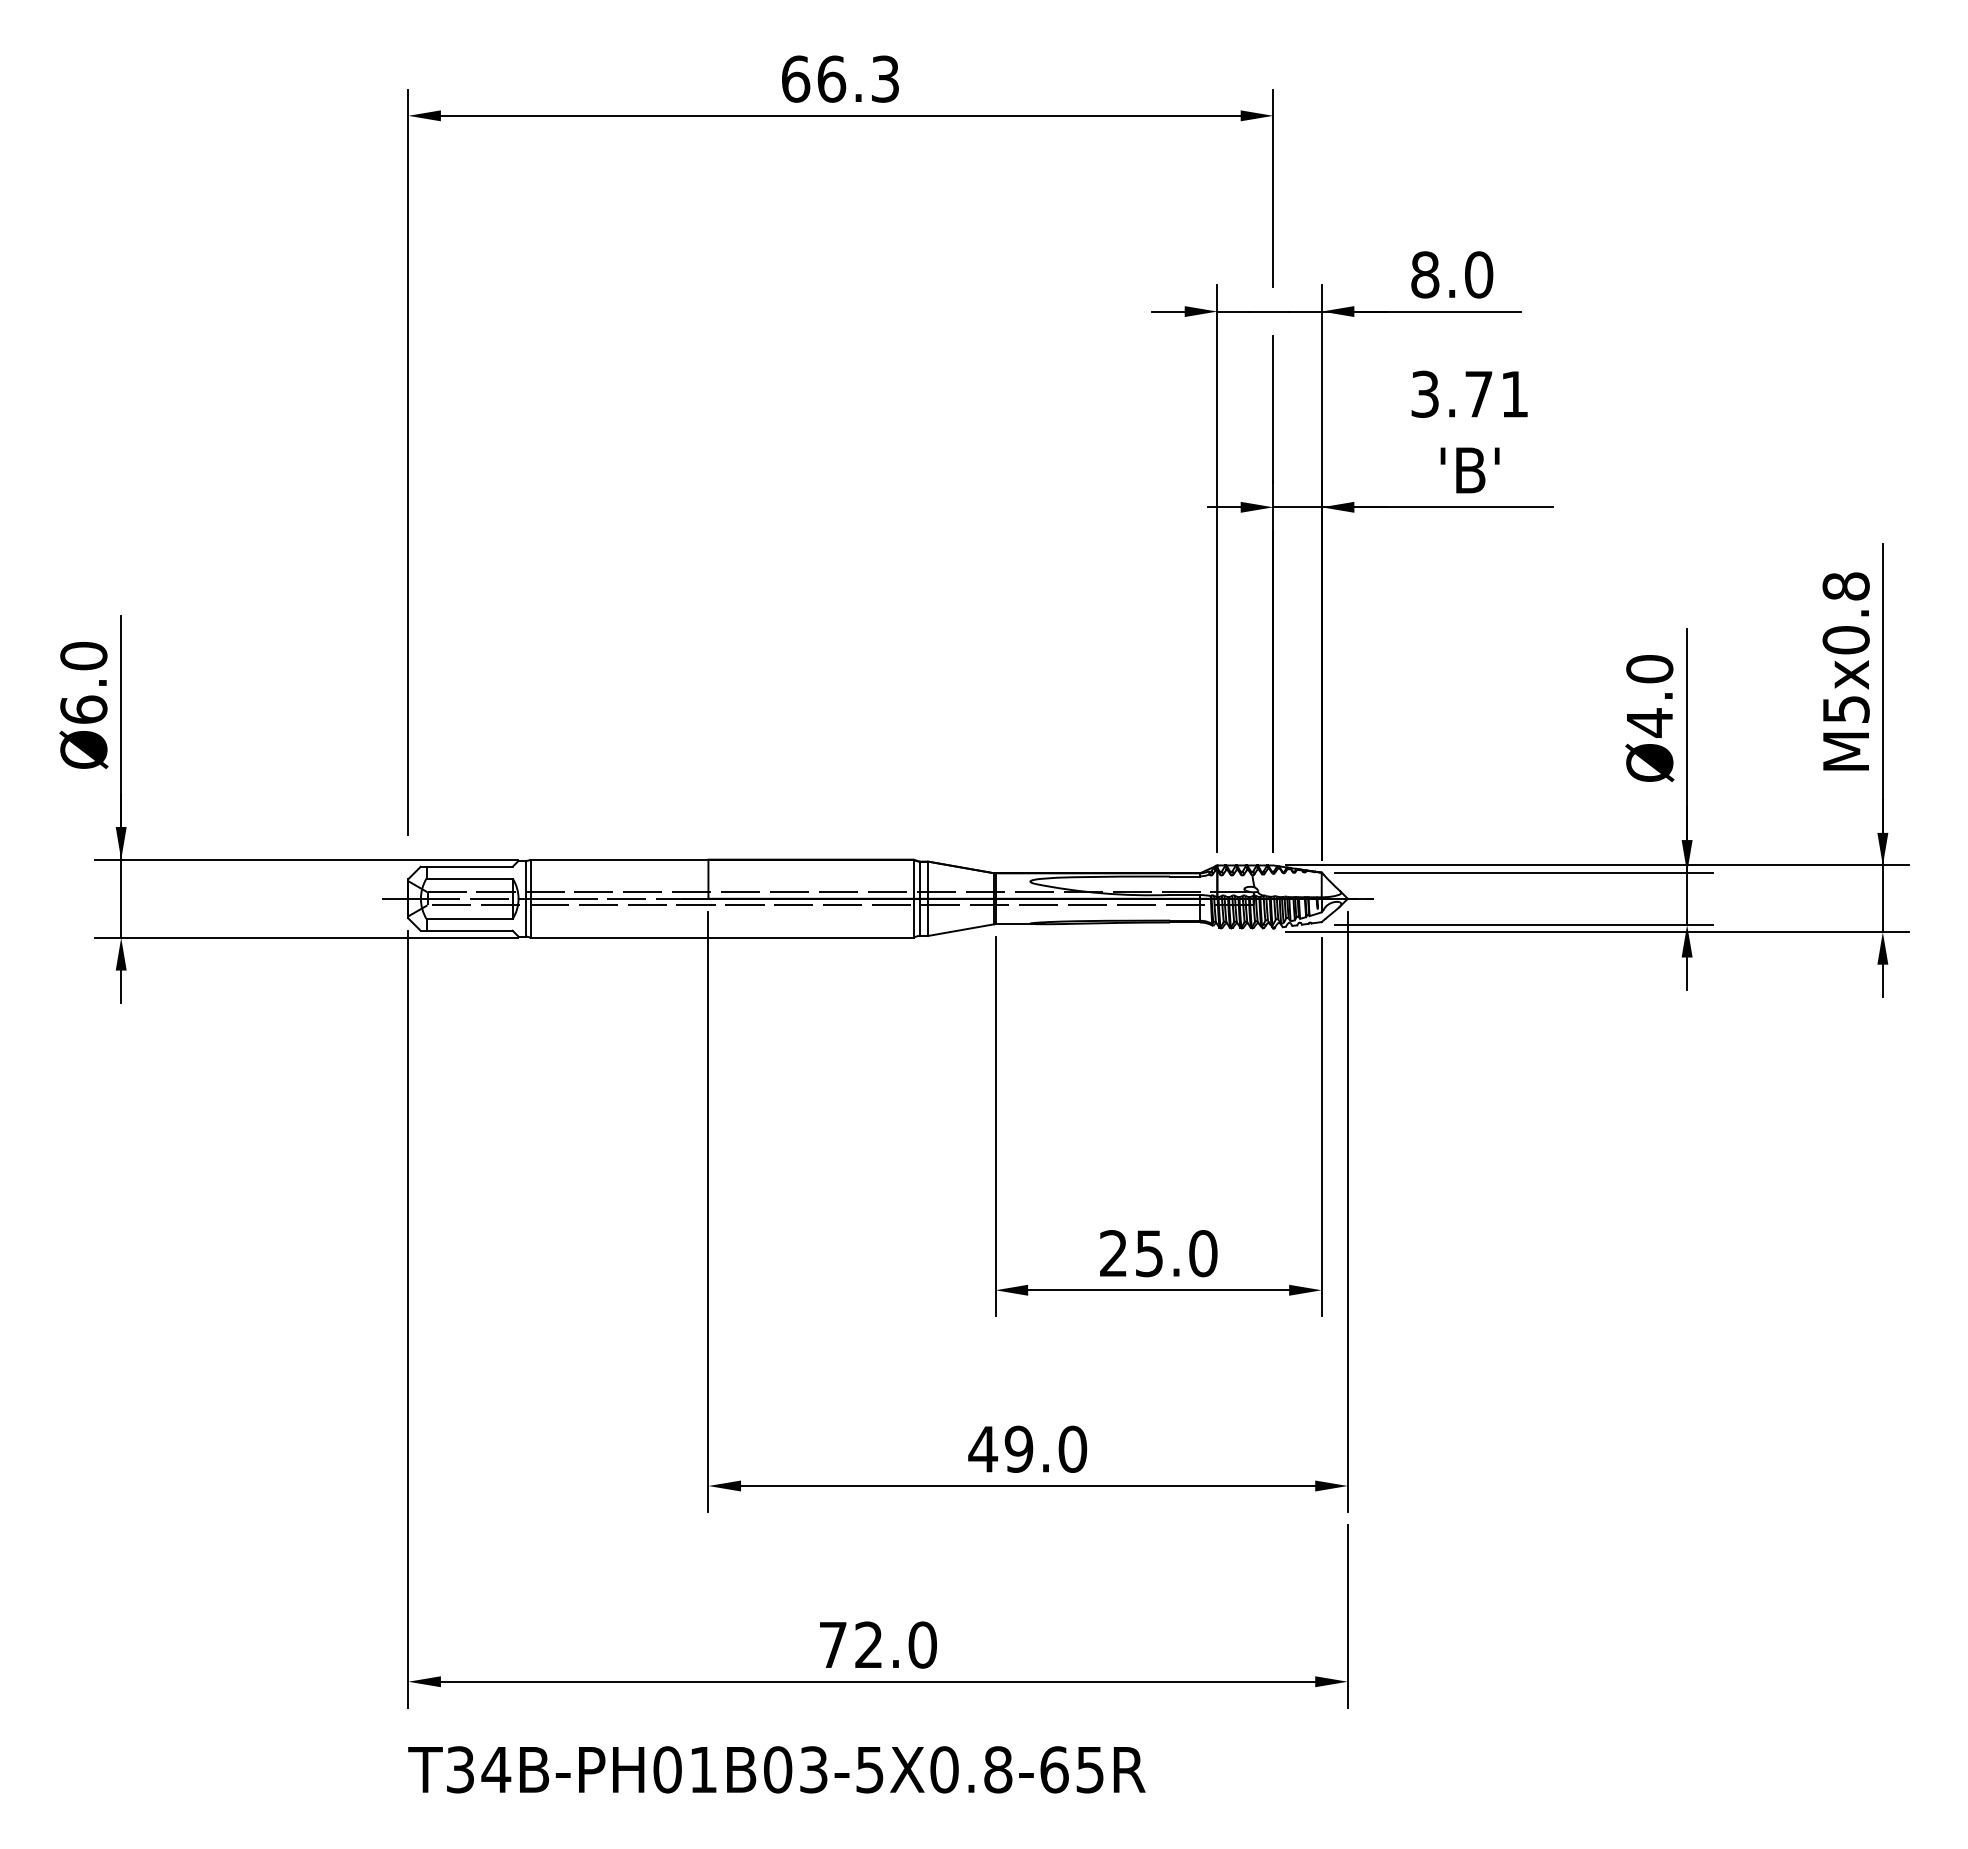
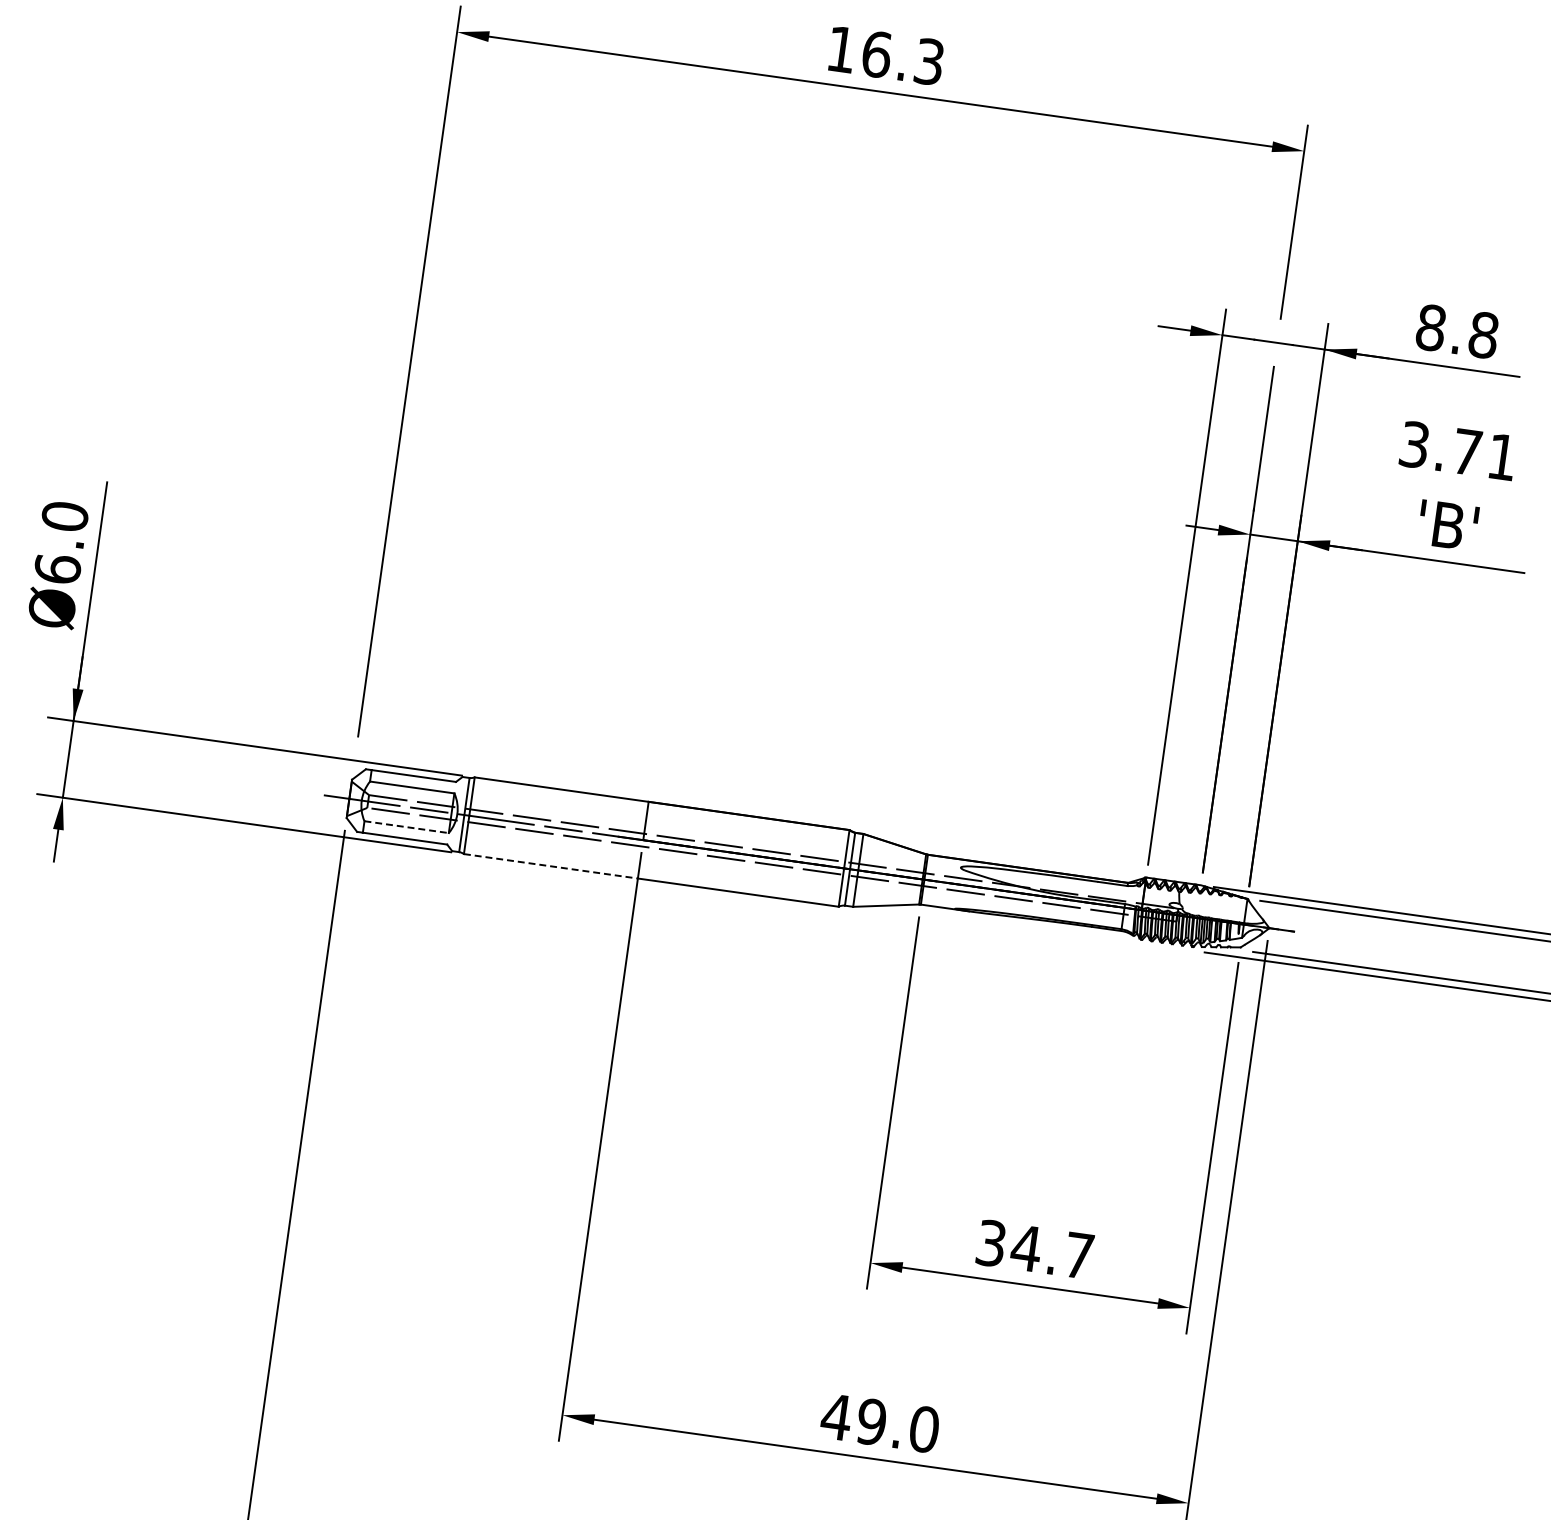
text: (796, 78) -> (842, 49), 66.3 -> 16.3
text: (1479, 274) -> (1484, 334), 8.0 -> 8.8
line: (470, 919) -> (407, 827), solid -> dashed
line: (619, 937) -> (550, 865), solid -> dashed
text: (1158, 1253) -> (1035, 1249), 25.0 -> 34.7

